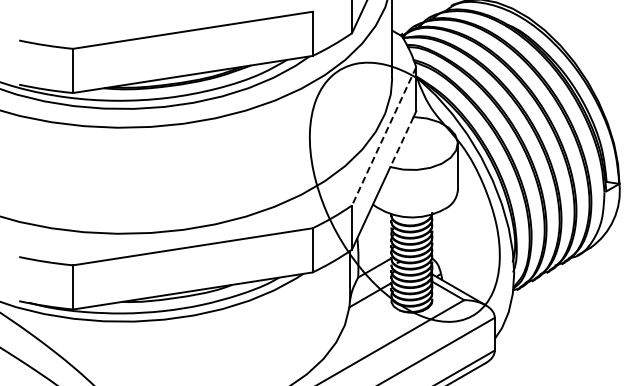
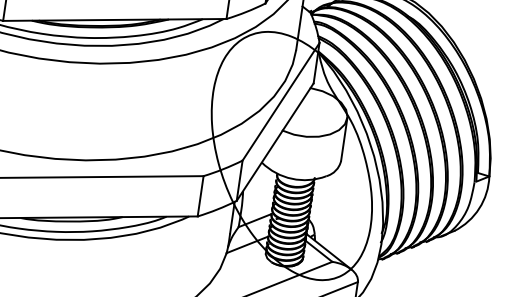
line: (383, 136) -> (280, 101), dashed -> solid
line: (402, 142) -> (297, 109), dashed -> solid

